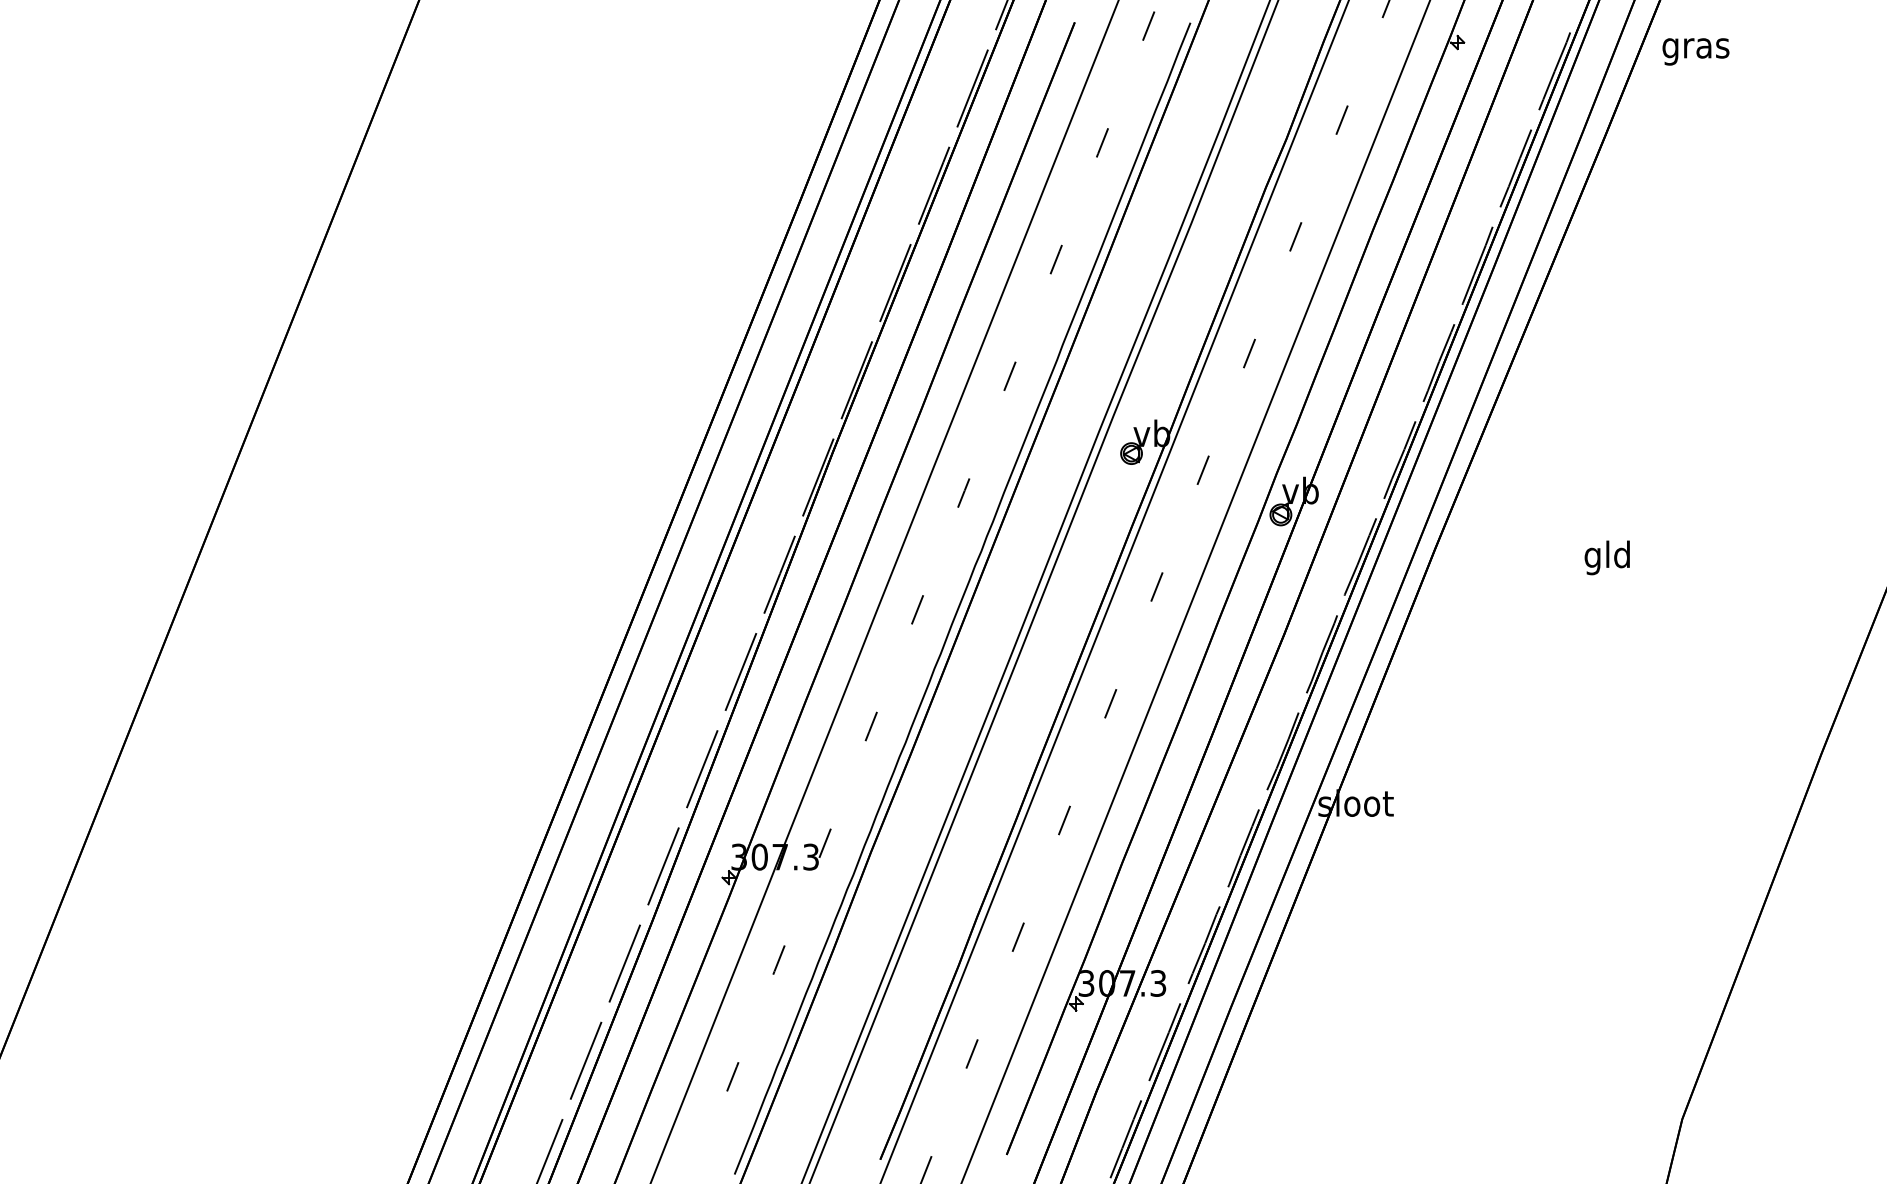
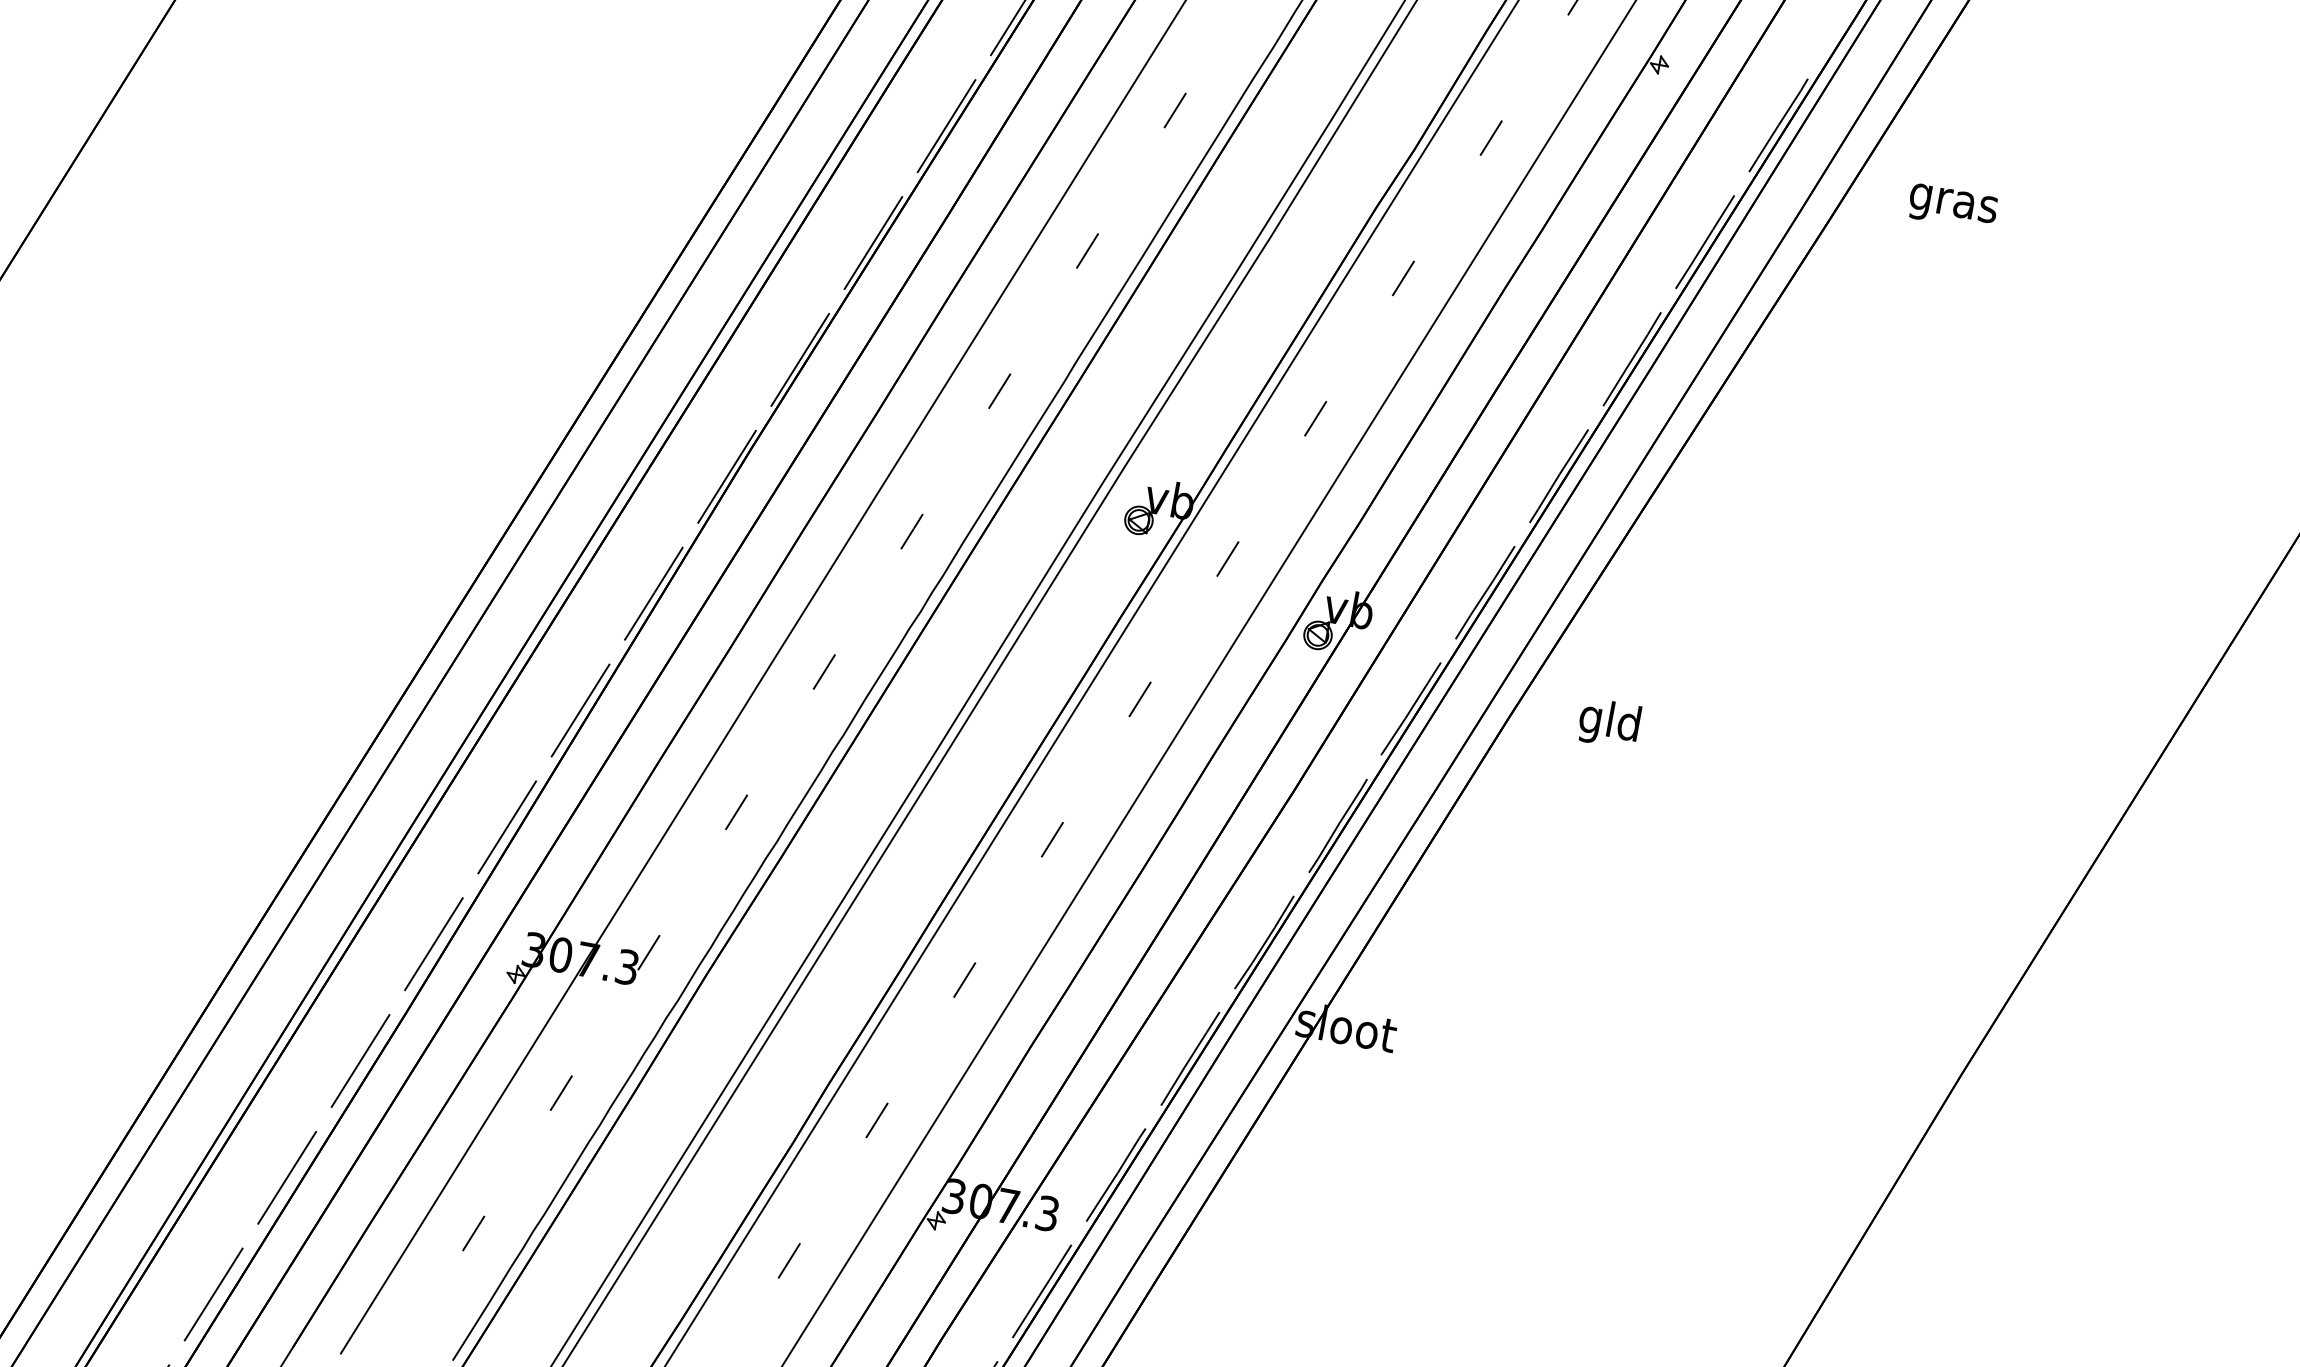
text: (1695, 51) -> (1952, 207), moved
text: (1606, 557) -> (1608, 722), moved

